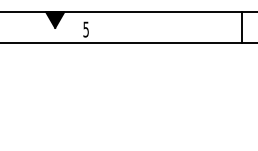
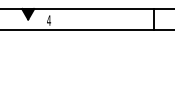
text: (86, 29) -> (49, 20), 5 -> 4

